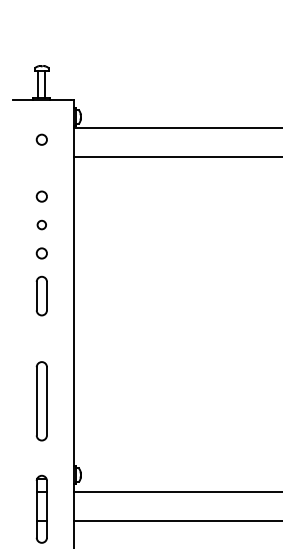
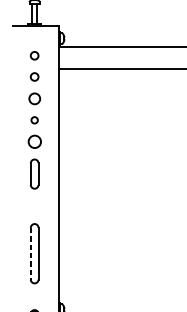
circle: (41, 167) -> (34, 76), added
circle: (41, 196) -> (34, 98), size x1.4
circle: (41, 253) -> (34, 141), size x1.6
line: (36, 401) -> (30, 253), solid -> dashed

